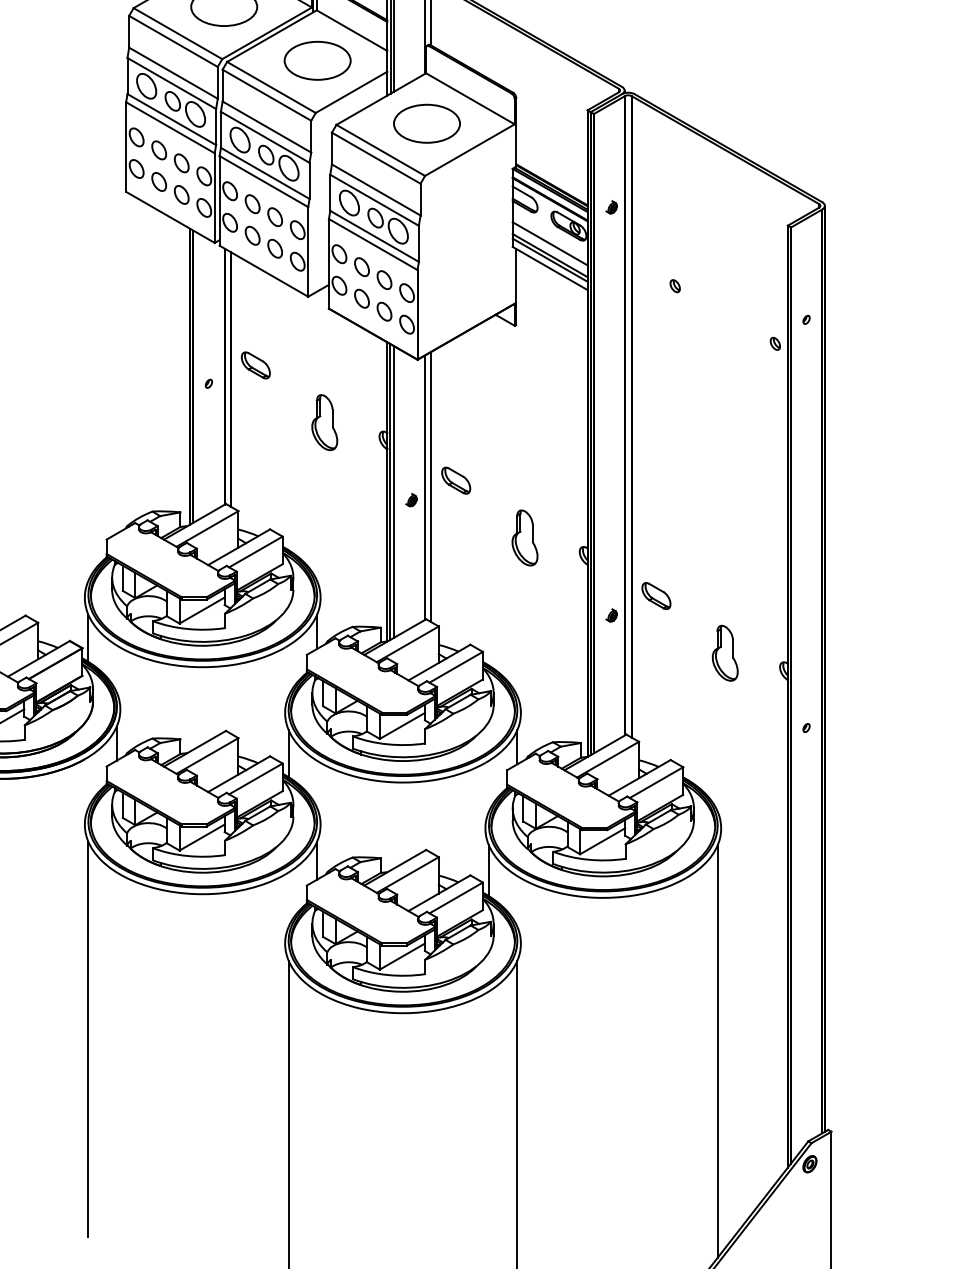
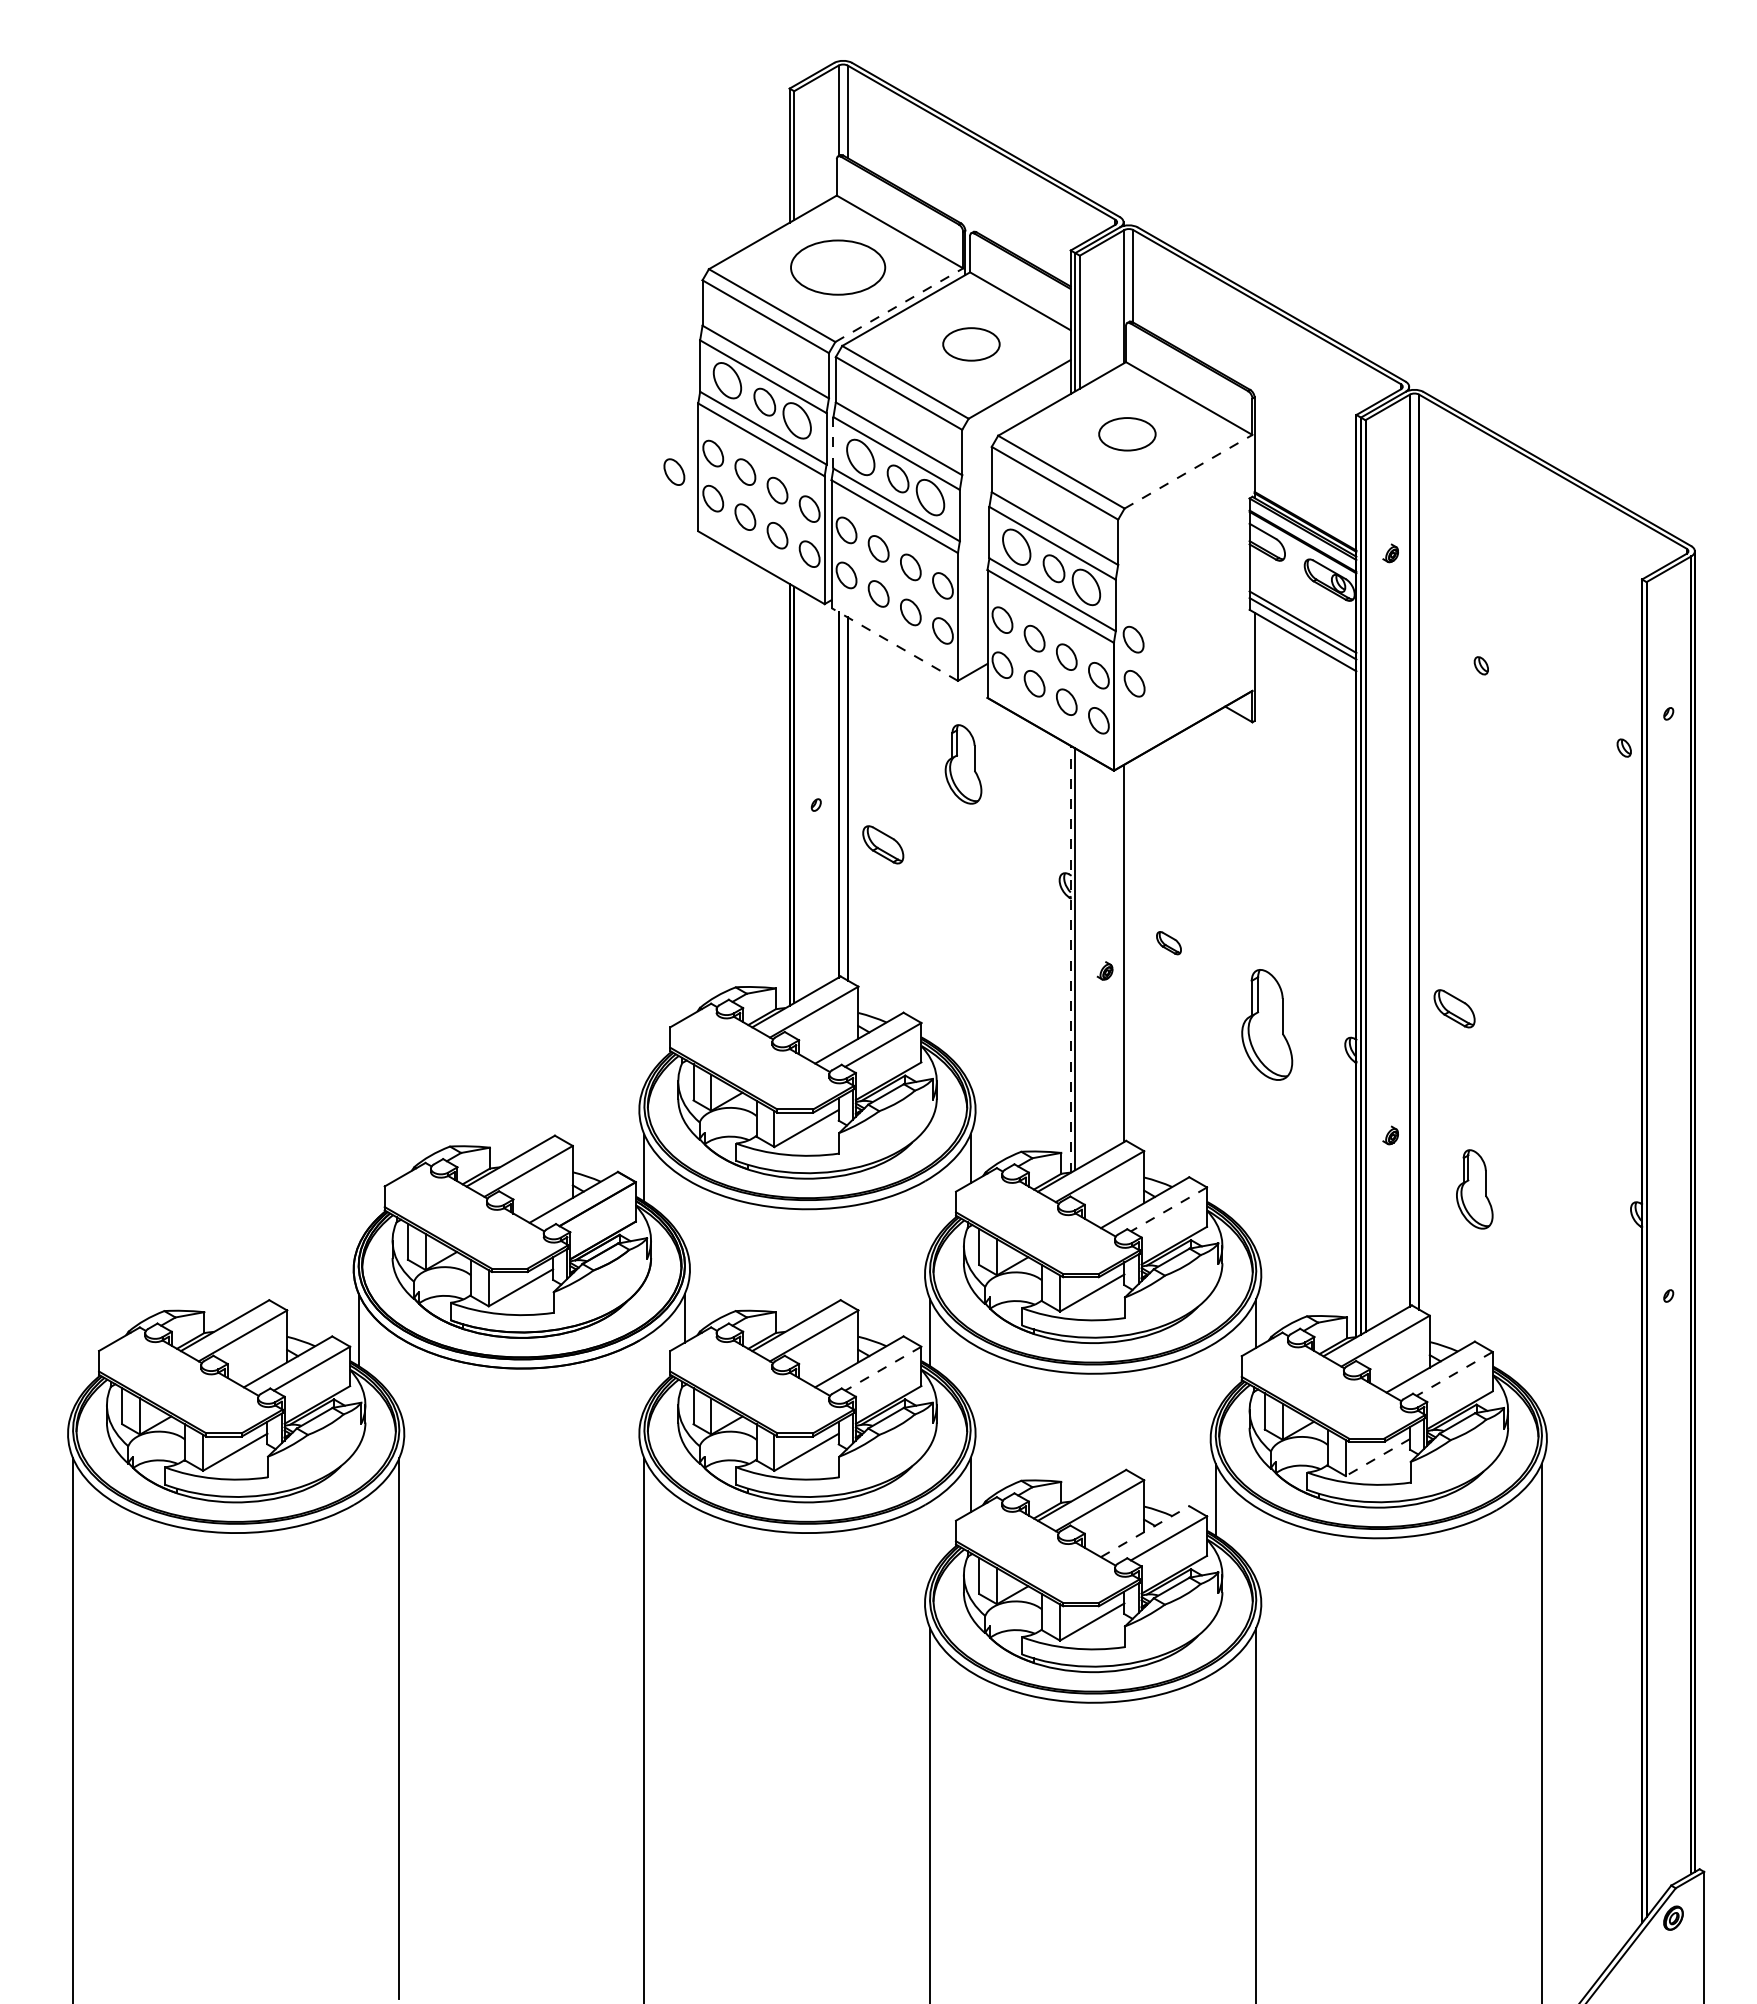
line: (267, 33) -> (899, 305), solid -> dashed
part: (317, 60) -> (971, 344), size x0.6
part: (427, 124) -> (1127, 434), size x0.6
line: (220, 129) -> (833, 442), solid -> dashed
part: (109, 149) -> (674, 471), added
line: (469, 149) -> (1188, 471), solid -> dashed
line: (549, 243) -> (1302, 605), removed
part: (431, 267) -> (1133, 639), added
line: (263, 271) -> (894, 644), solid -> dashed
part: (432, 298) -> (1134, 683), added
part: (256, 365) -> (883, 844), moved
part: (324, 422) -> (963, 764), moved
part: (455, 480) -> (1168, 942), size x0.6
line: (431, 487) -> (1133, 952), removed
line: (387, 491) -> (1070, 958), solid -> dashed
line: (393, 492) -> (1079, 959), removed
part: (524, 537) -> (1266, 1024), size x1.4
part: (656, 595) -> (1454, 1008), moved
part: (725, 653) -> (1474, 1189), moved
line: (455, 667) -> (1168, 1209), solid -> dashed
line: (255, 778) -> (882, 1368), solid -> dashed
line: (656, 783) -> (1454, 1374), solid -> dashed
line: (602, 841) -> (1377, 1457), solid -> dashed
line: (439, 893) -> (1145, 1531), solid -> dashed

